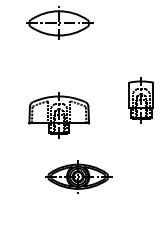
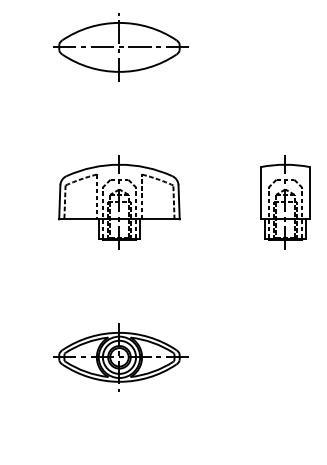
part: (58, 115) -> (118, 203), moved
part: (78, 176) -> (120, 356), moved

